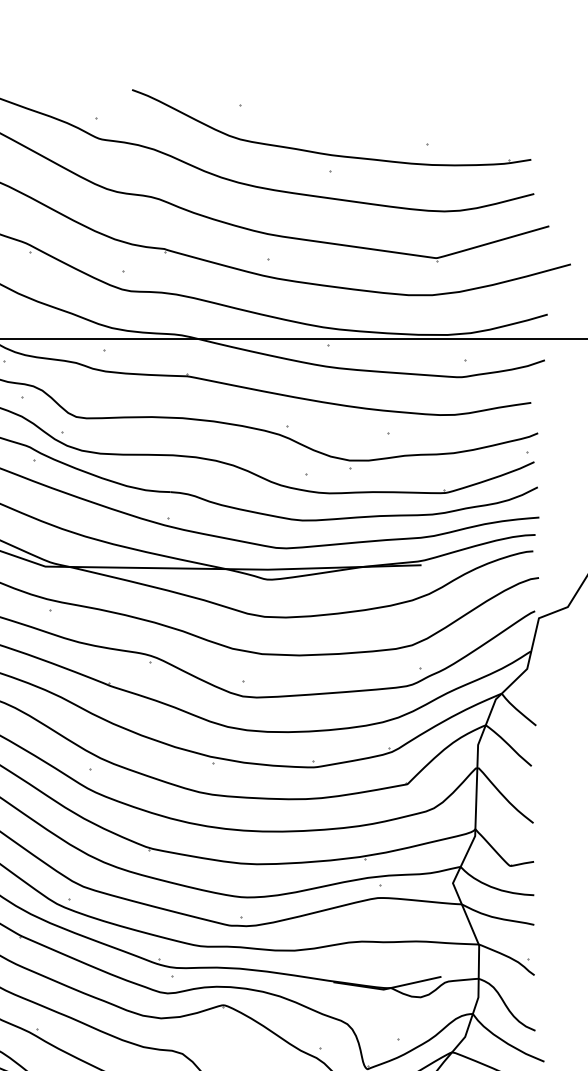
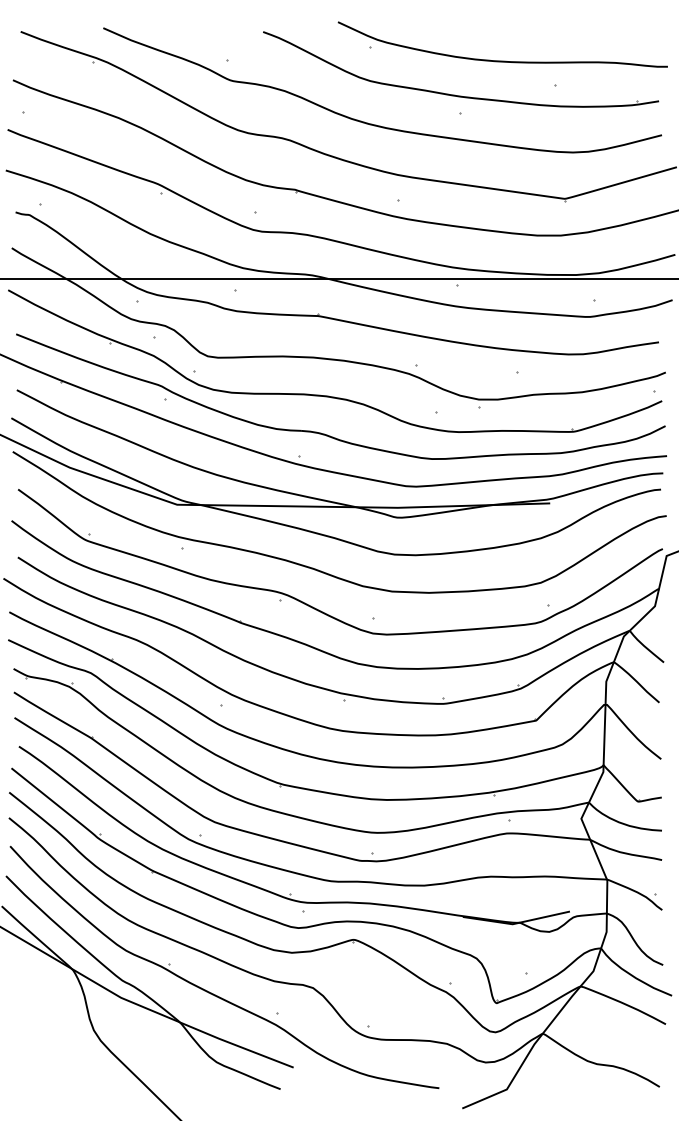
curve: (373, 118) -> (502, 60), added

